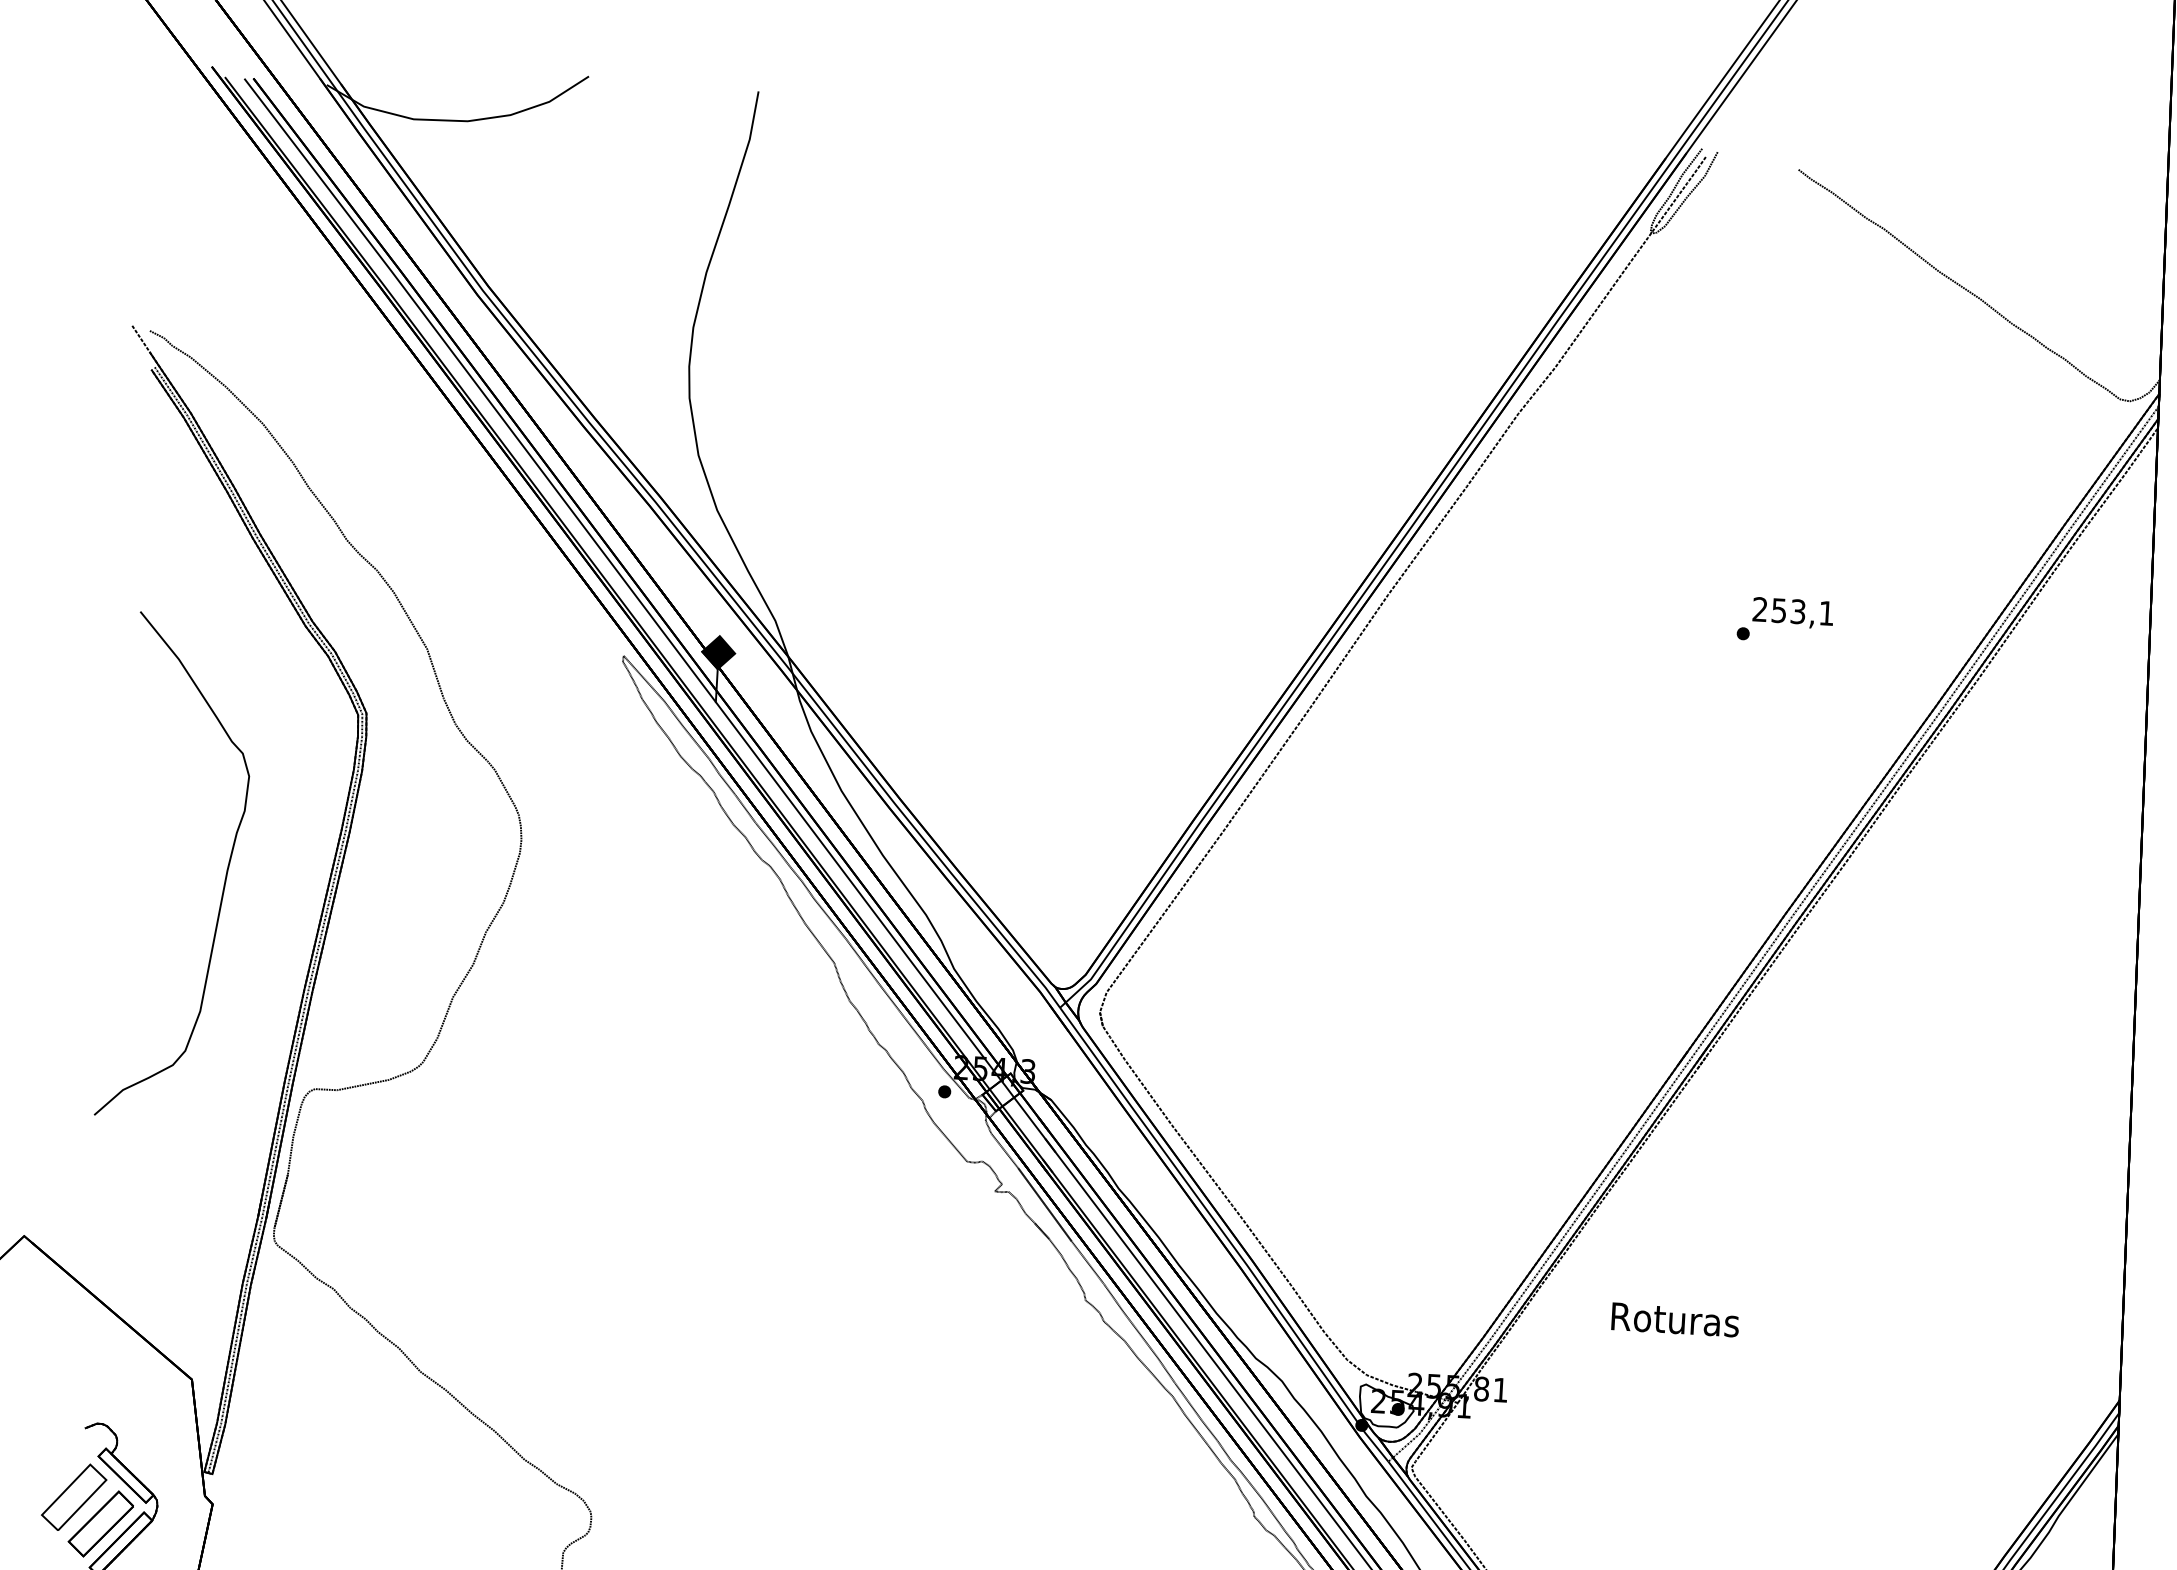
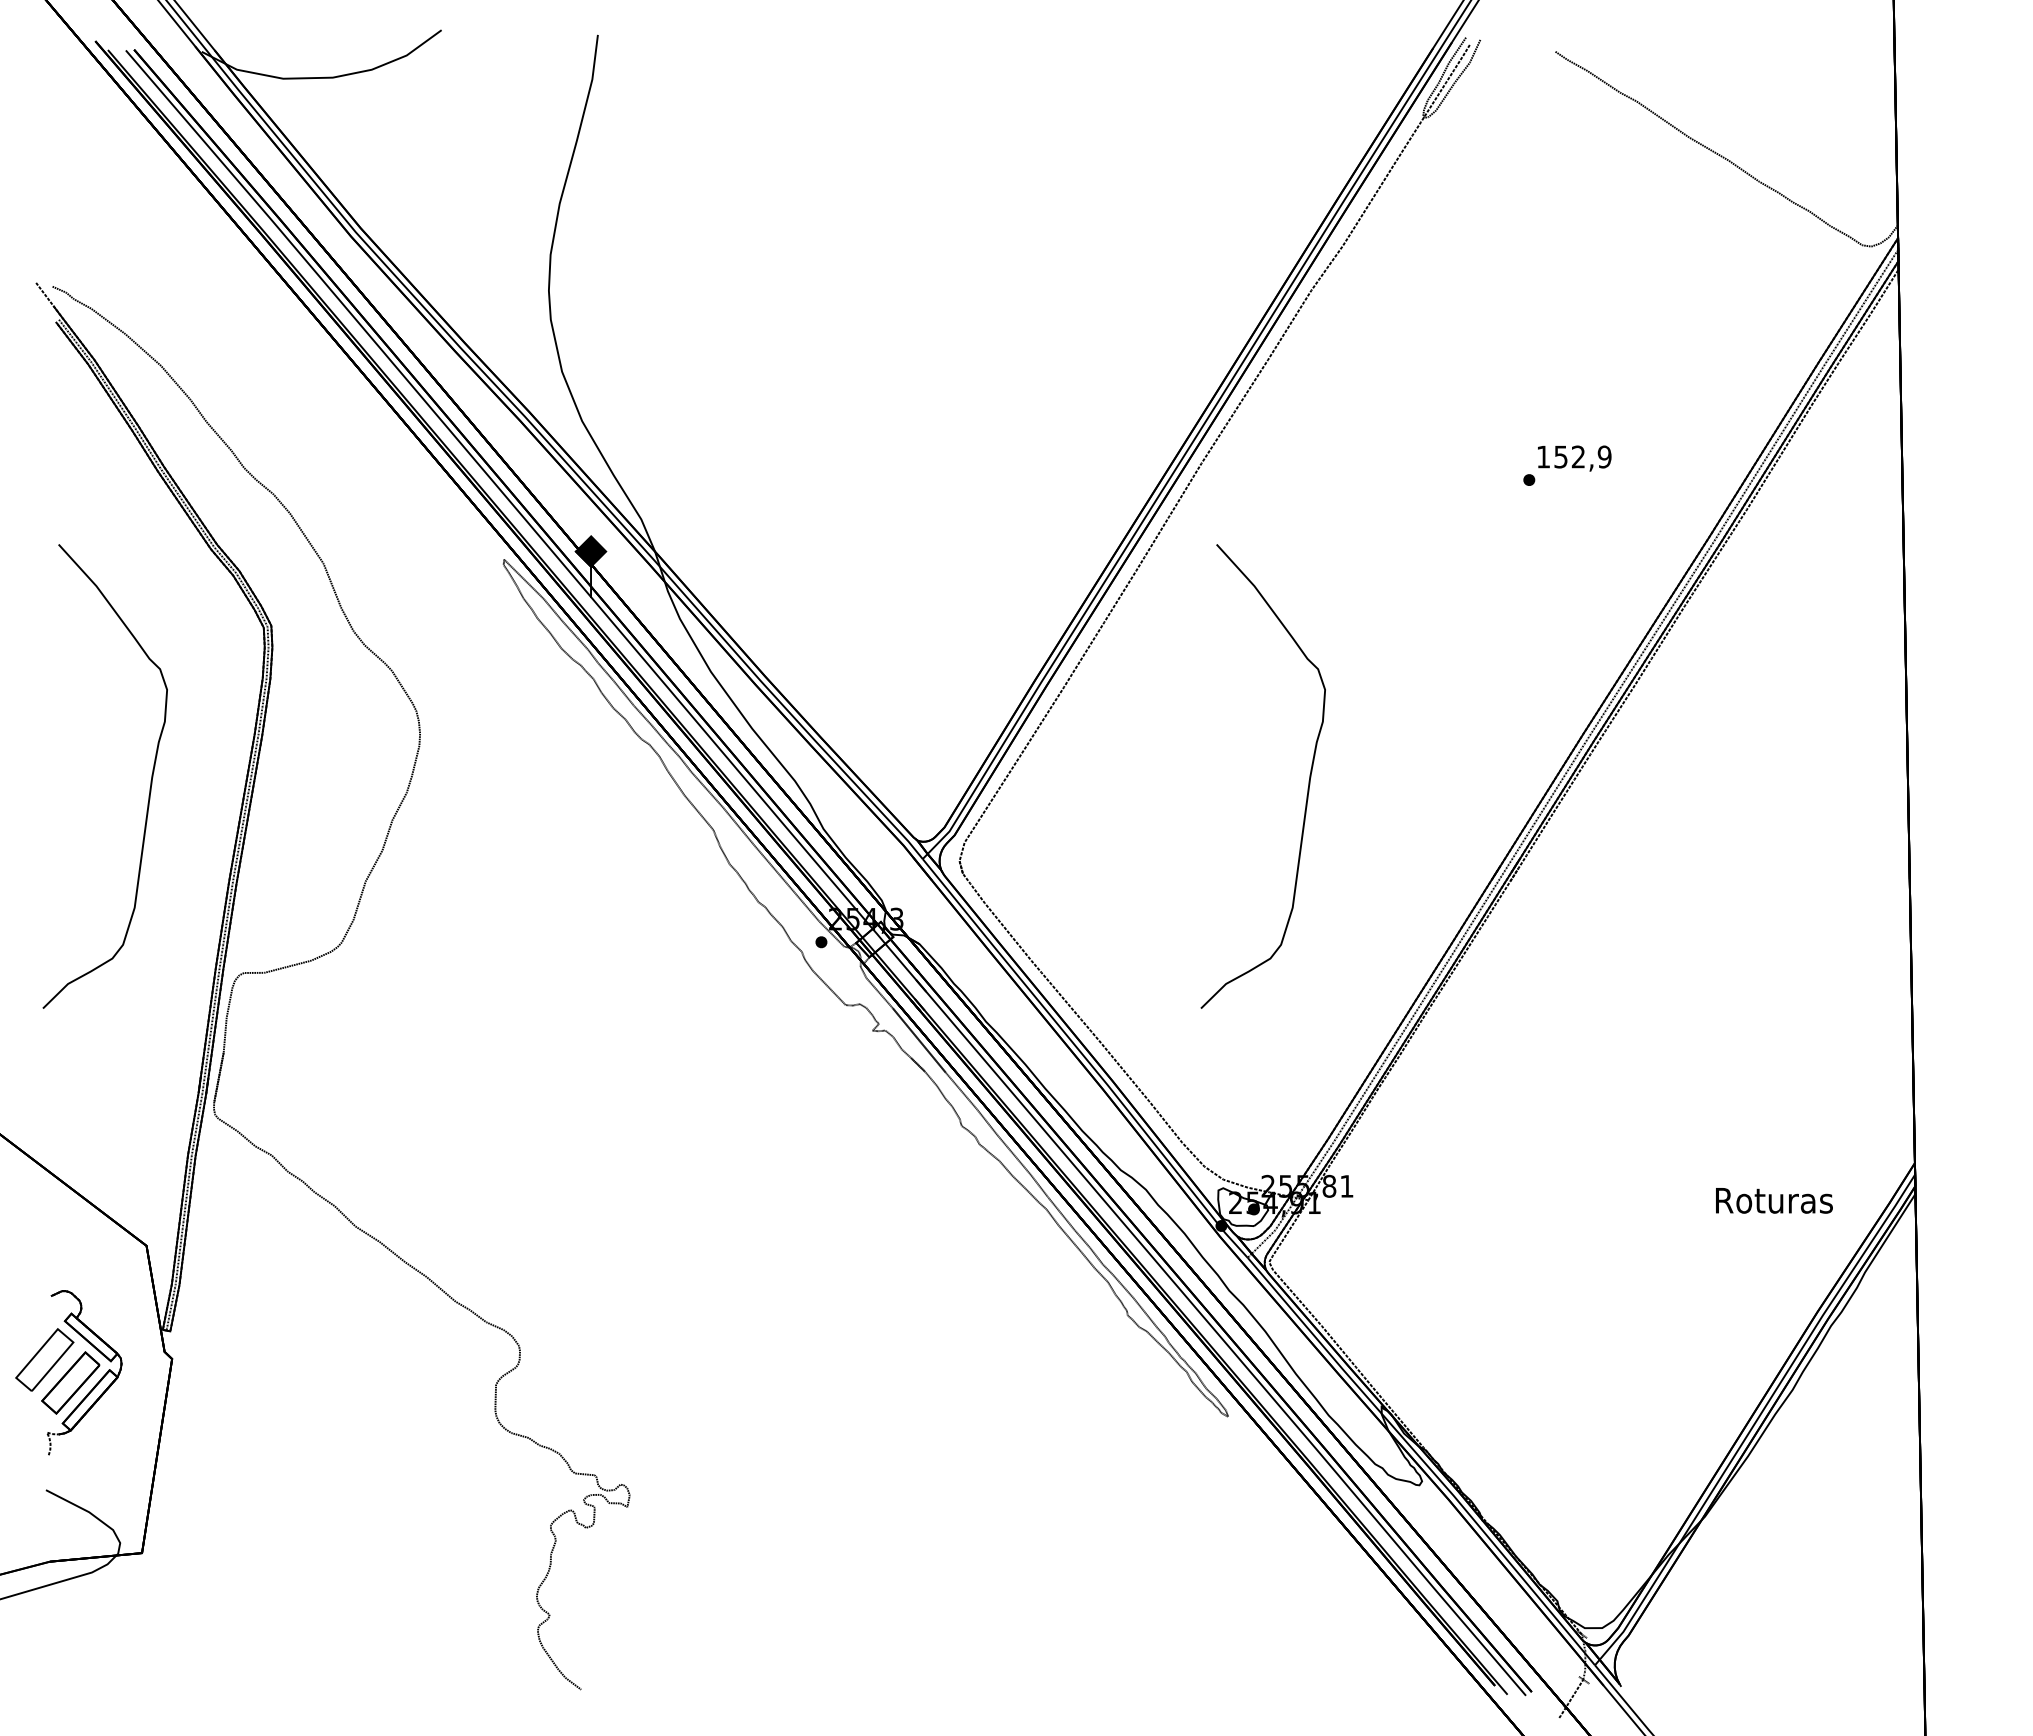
text: (1793, 610) -> (1574, 456), 253,1 -> 152,9
curve: (1484, 946) -> (1308, 780), added
text: (1675, 1319) -> (1774, 1200), moved

